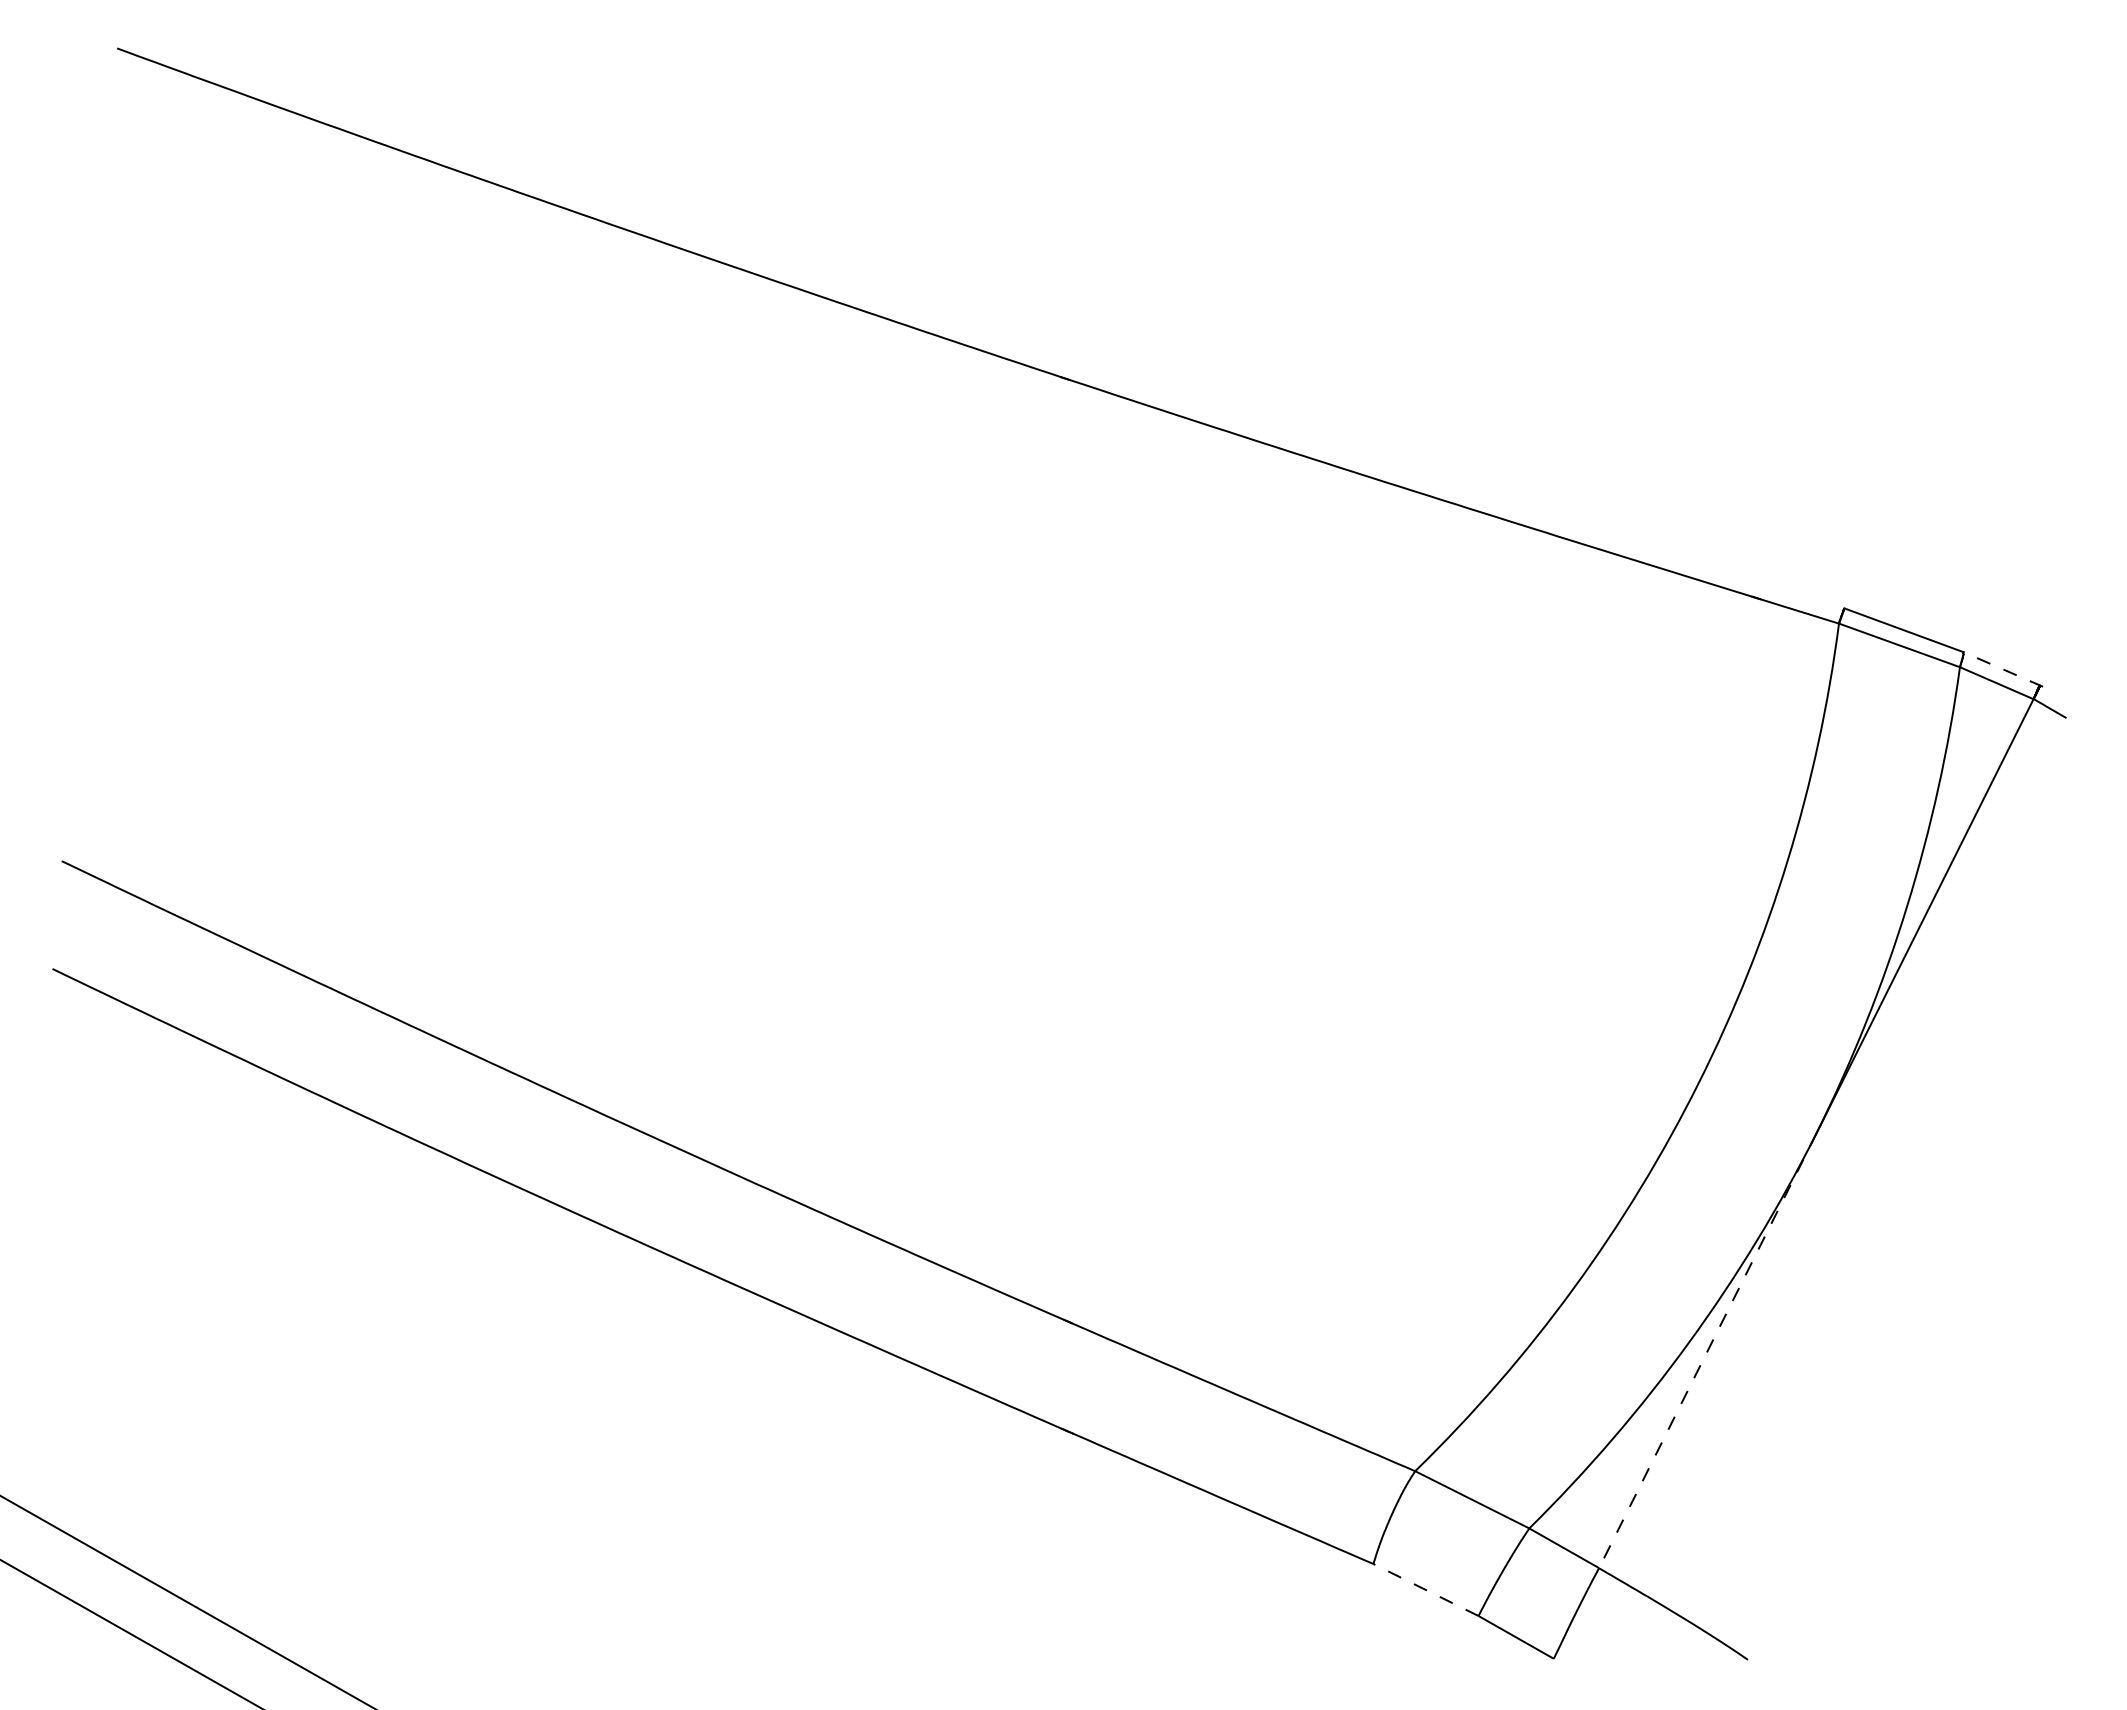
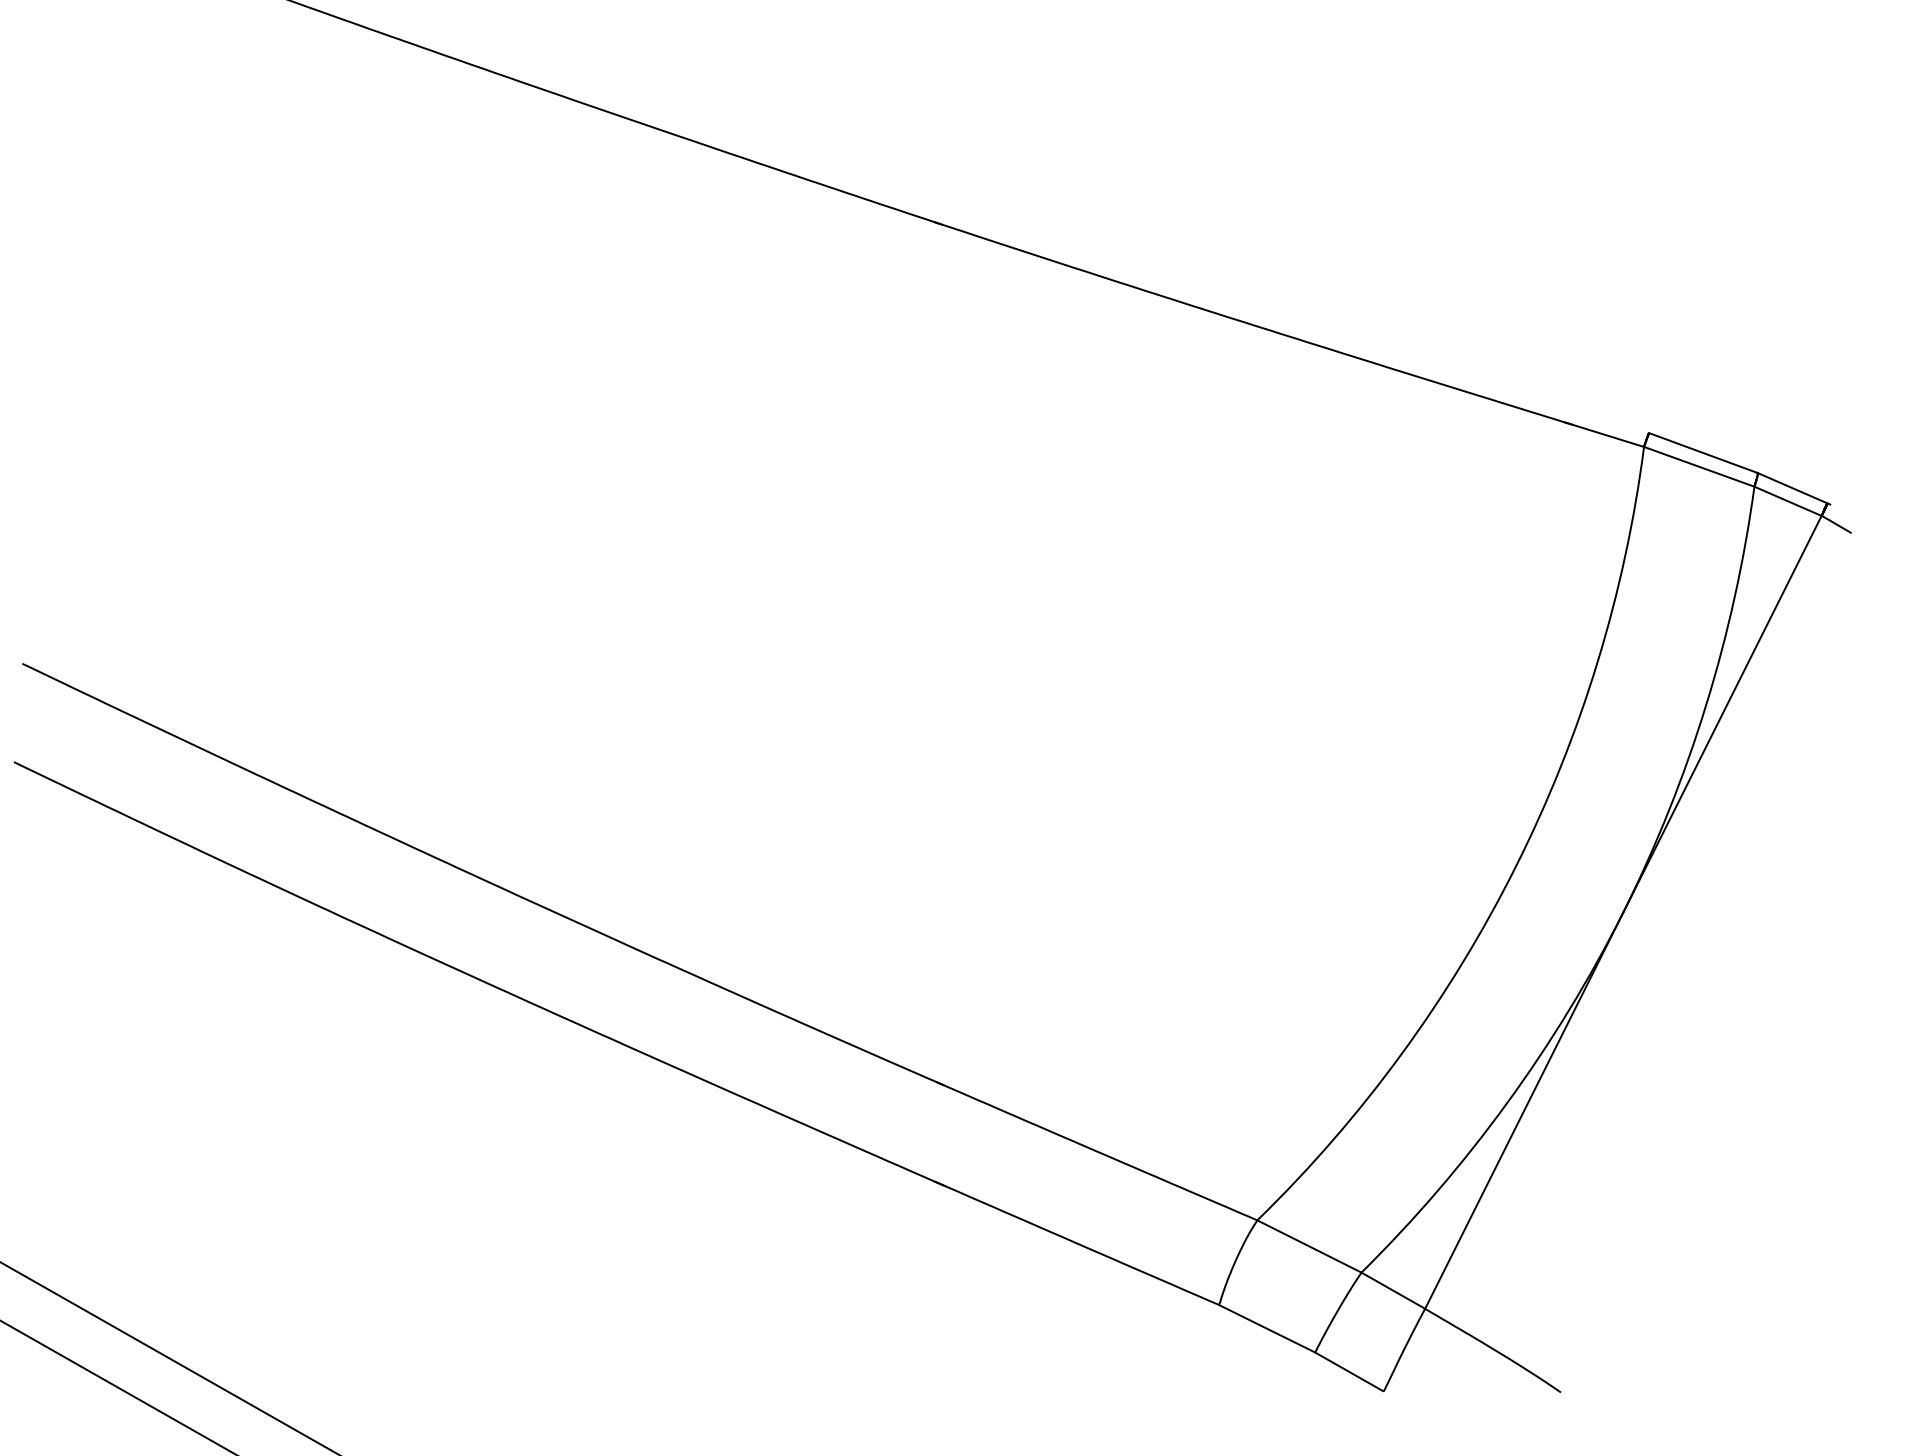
line: (2003, 669) -> (1794, 488), dashed -> solid
line: (1707, 1350) -> (1524, 1110), dashed -> solid
line: (1425, 1590) -> (1266, 1329), dashed -> solid

